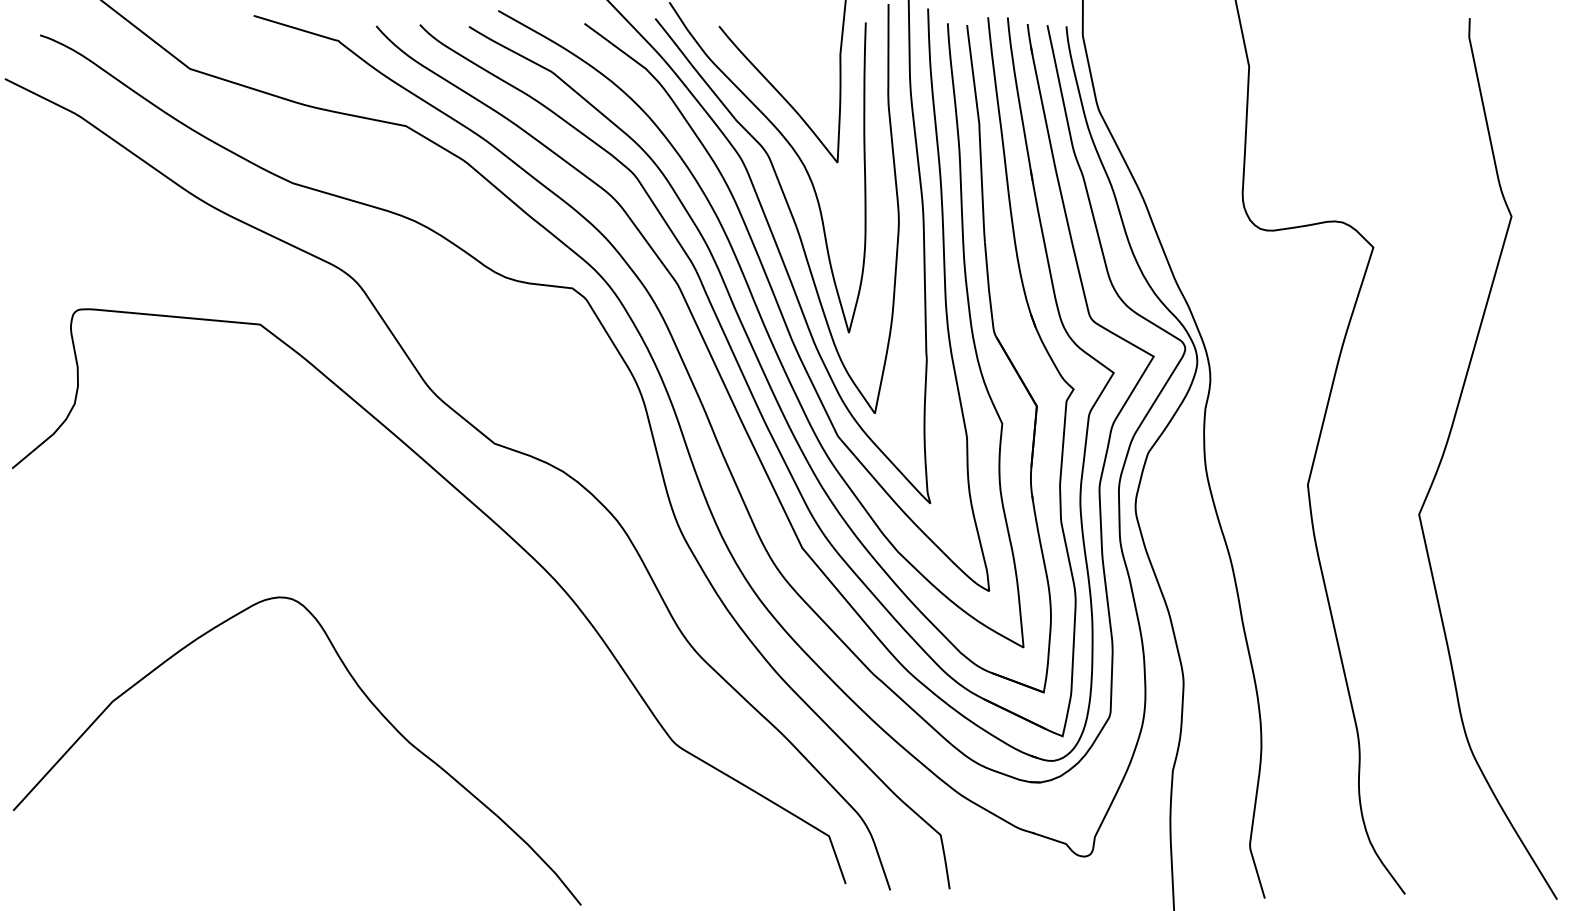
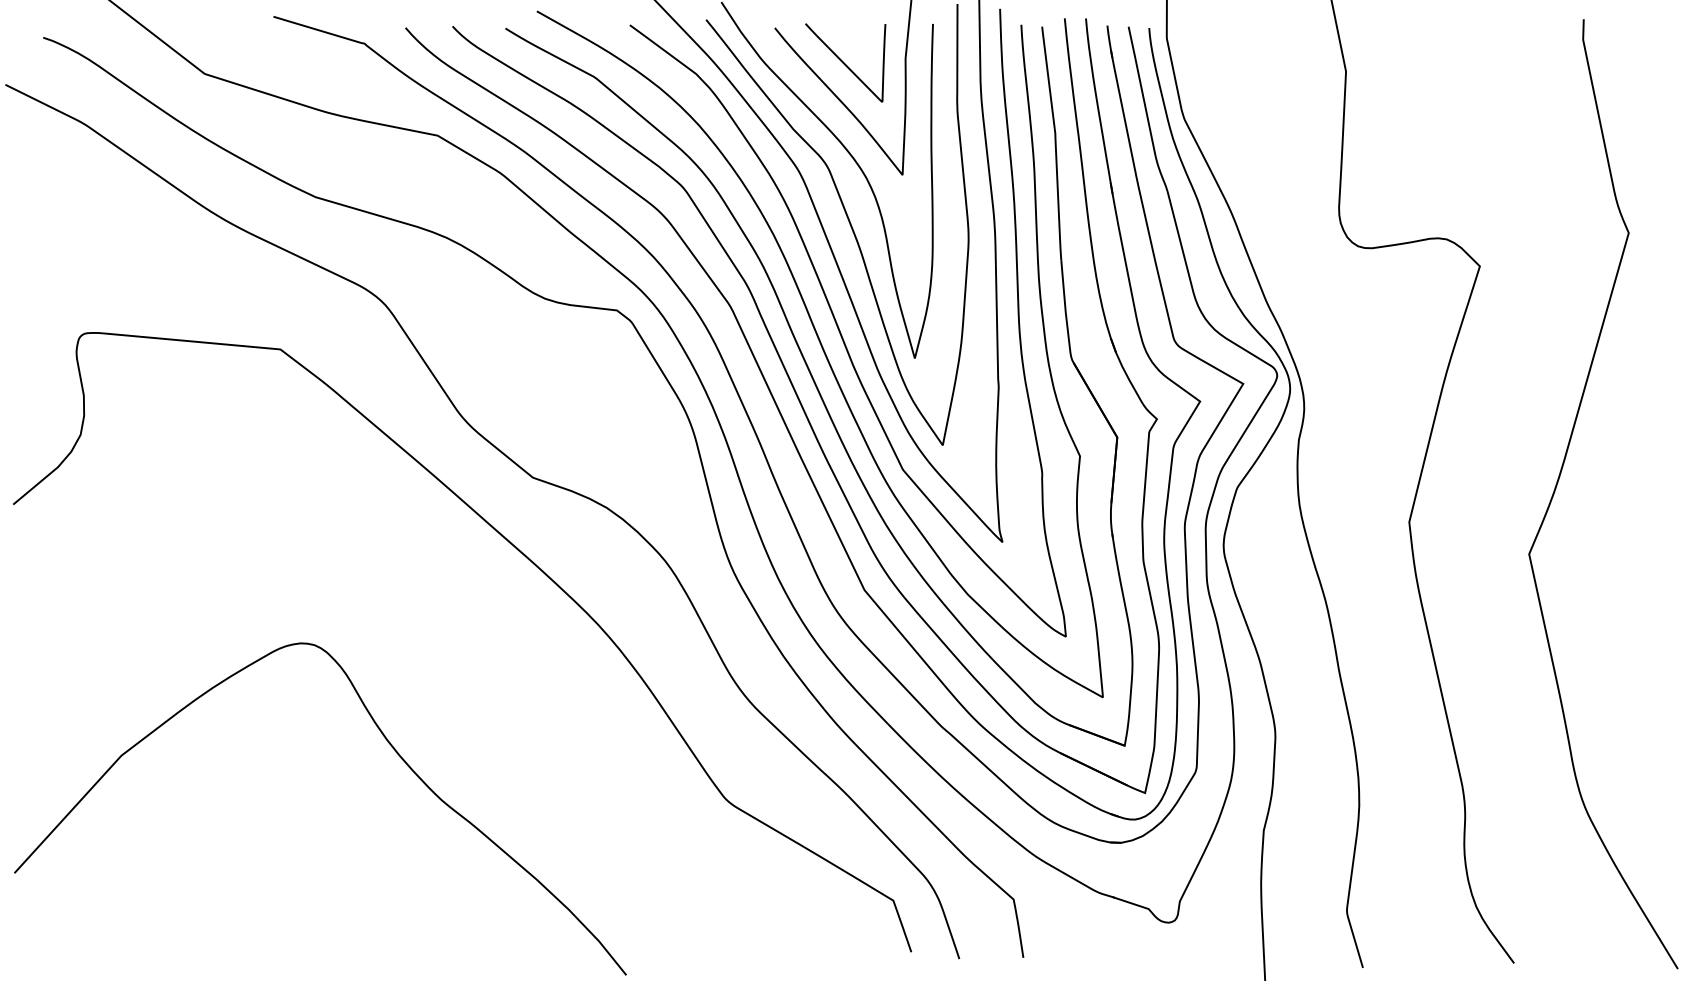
curve: (783, 58) -> (844, 62), added

